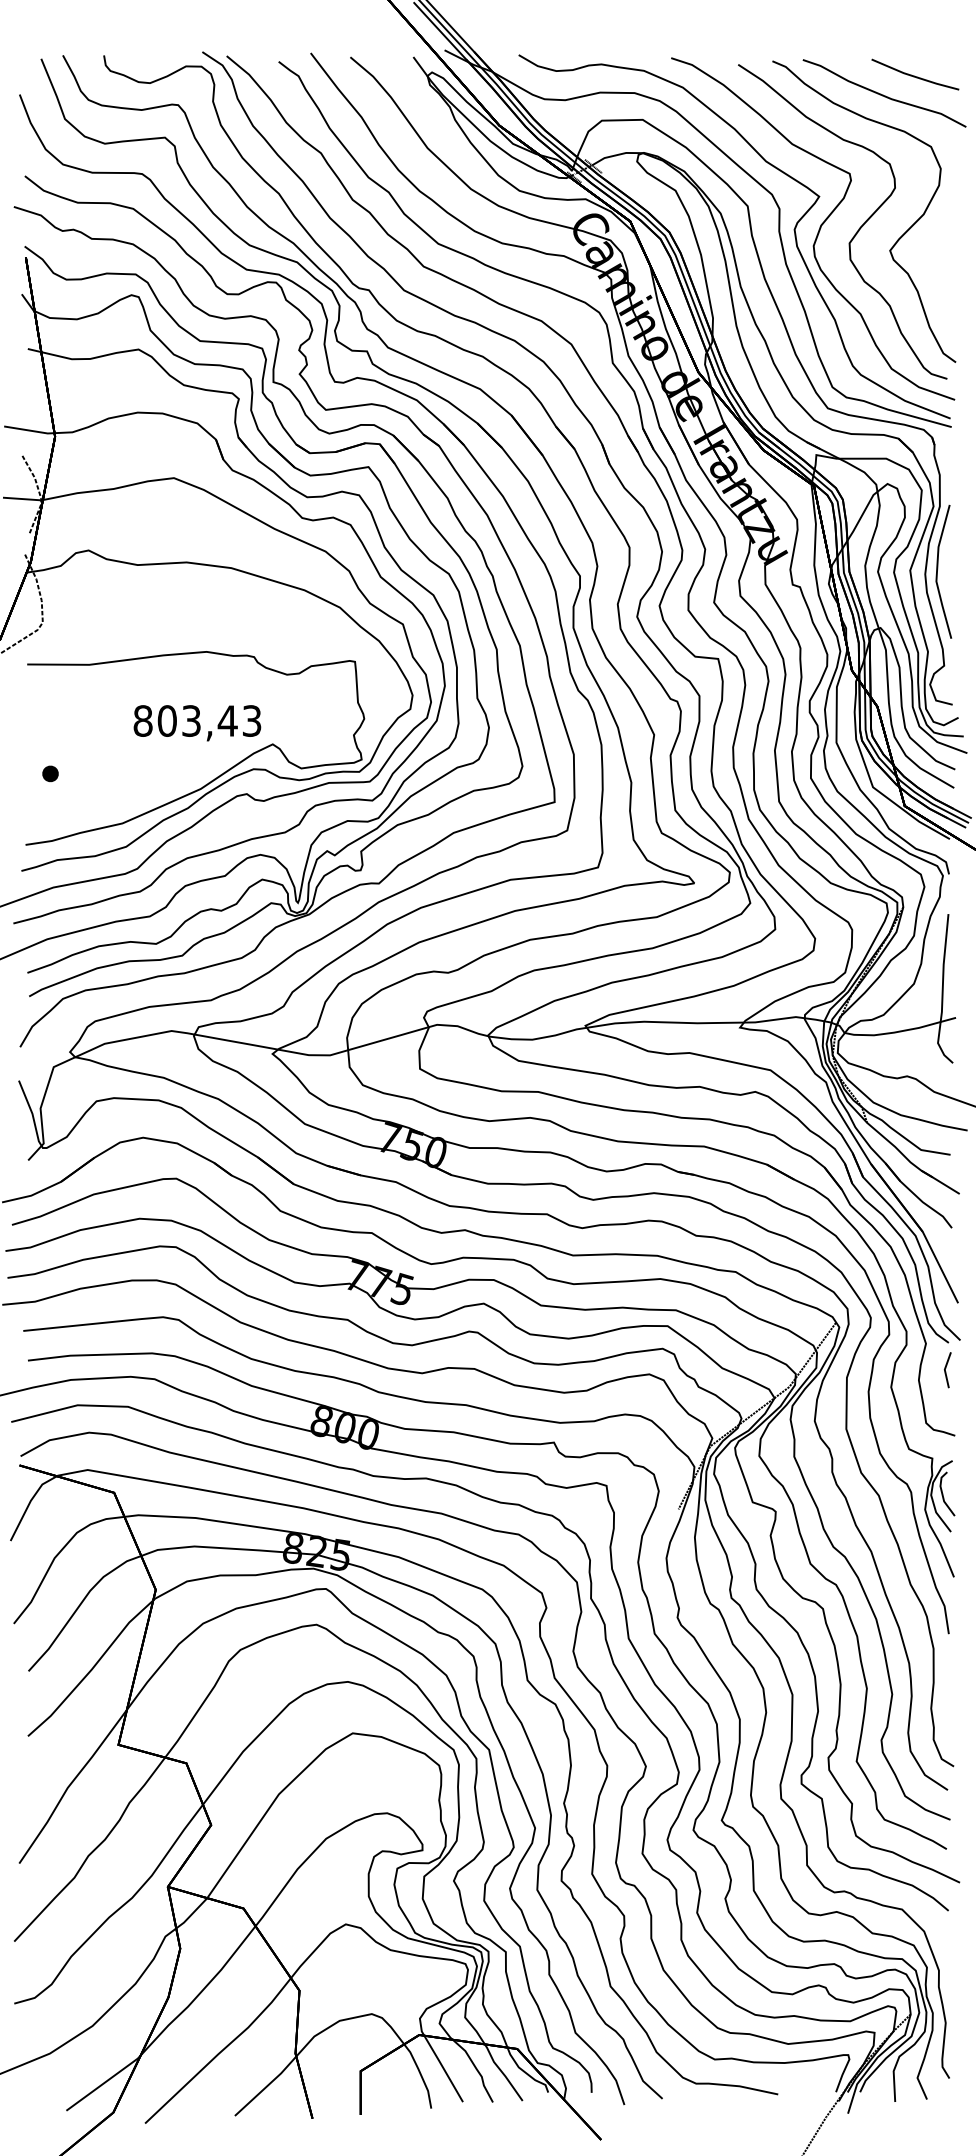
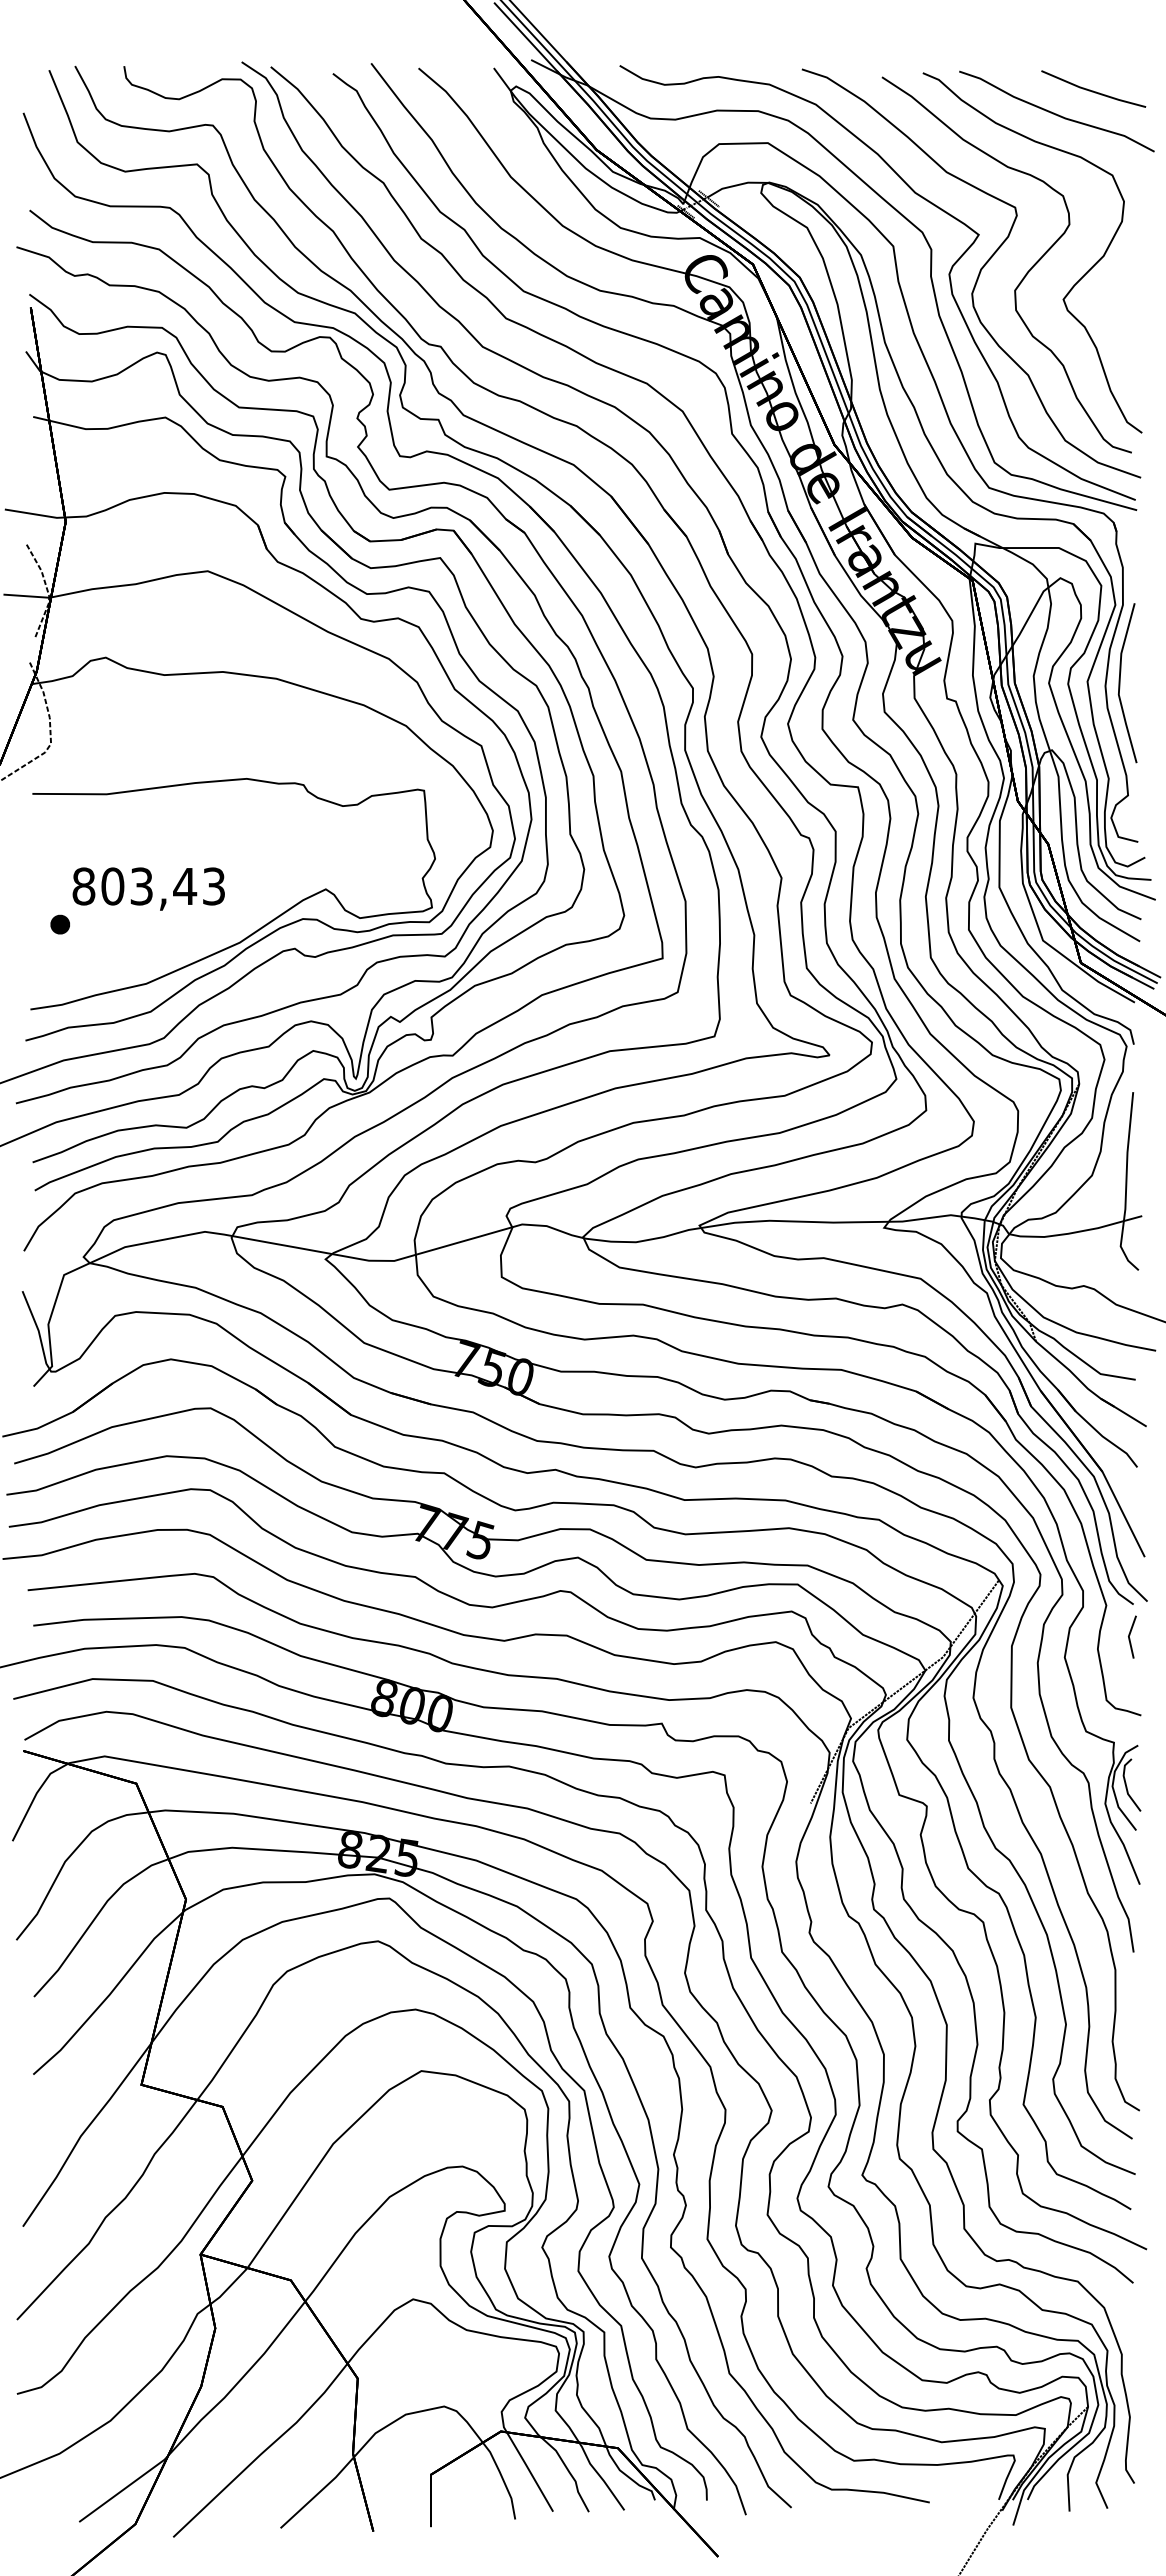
text: (197, 722) -> (148, 888), moved

